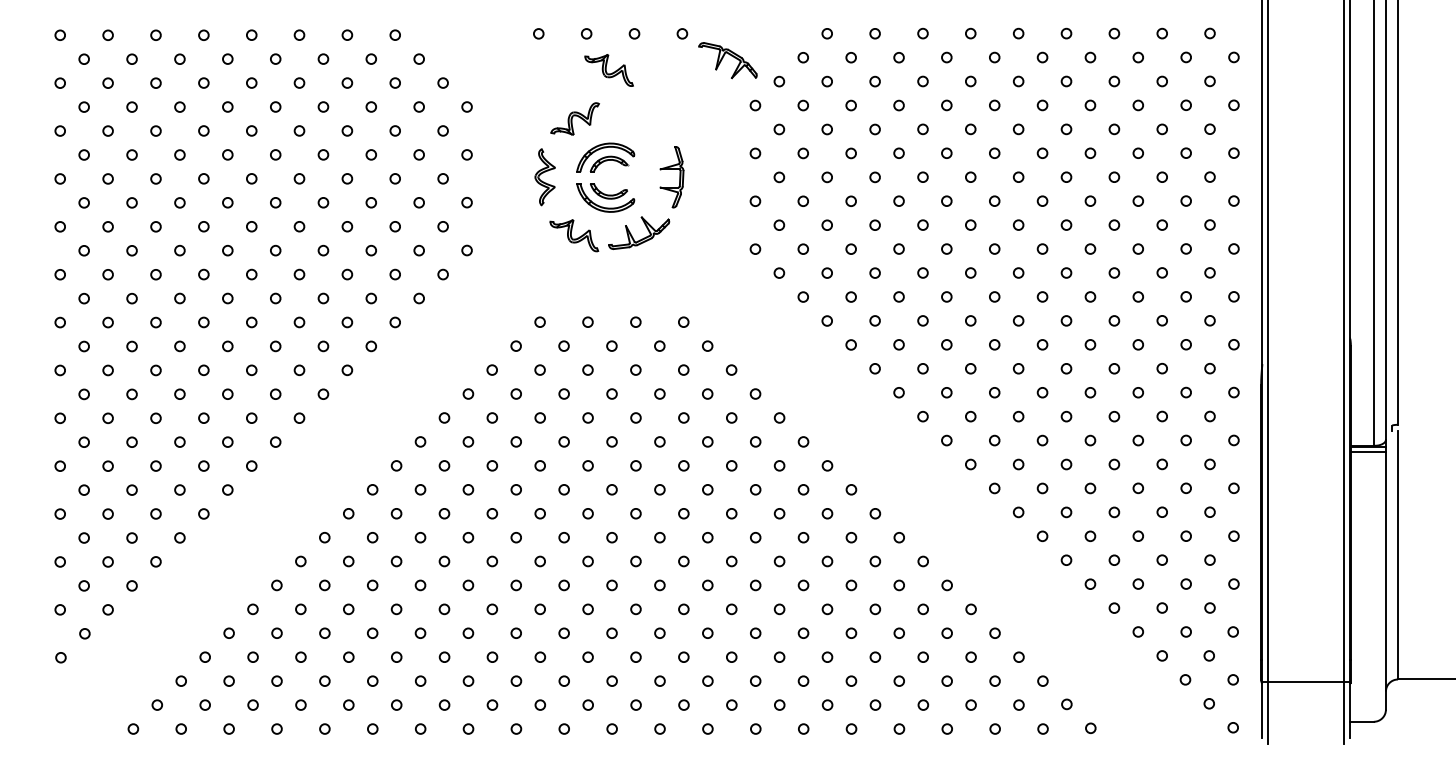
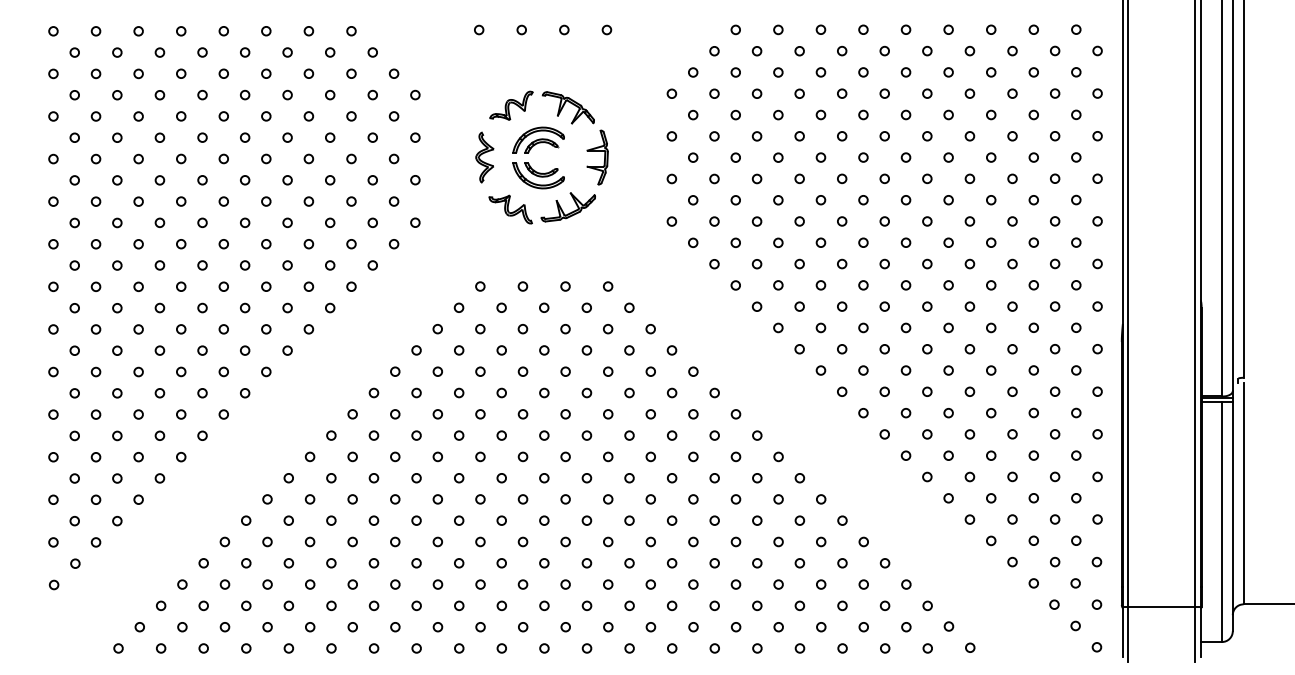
part: (726, 60) -> (567, 107), moved
part: (608, 70) -> (541, 62), removed
line: (1374, 587) -> (1222, 522), added

